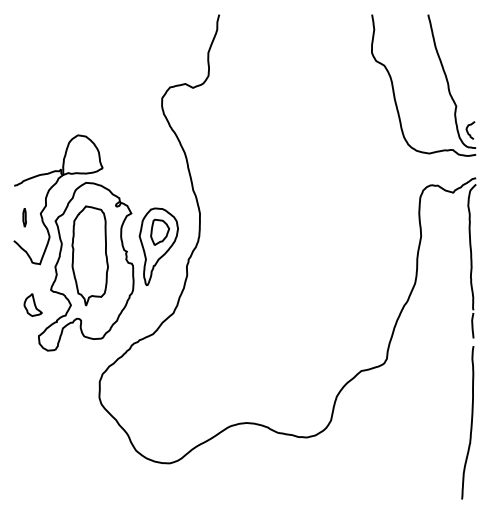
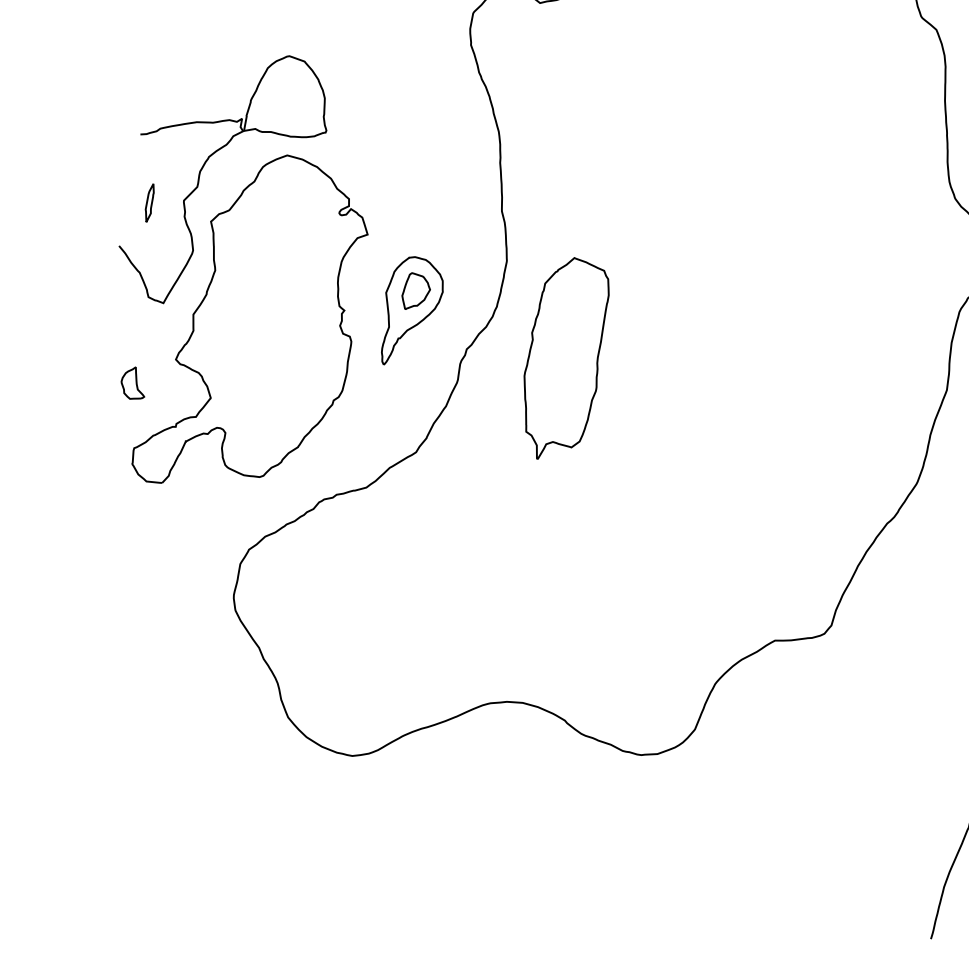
part: (158, 246) -> (410, 311), size x0.7
part: (89, 255) -> (563, 358), moved
part: (32, 304) -> (132, 382), size x0.7

